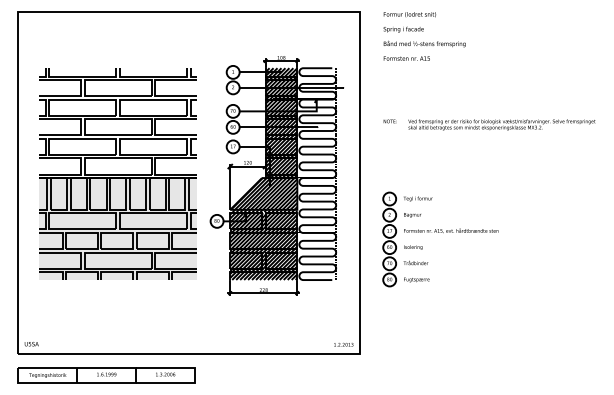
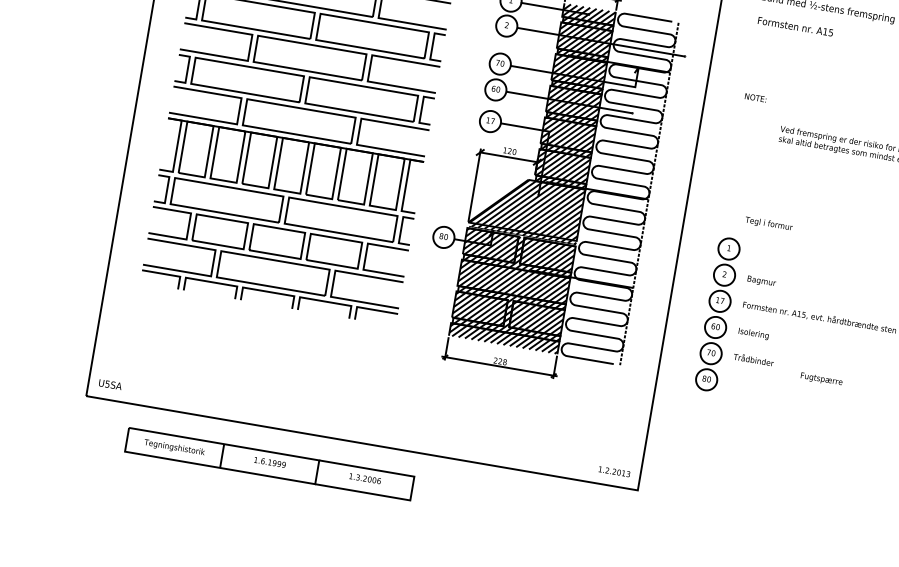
text: (389, 121) -> (754, 97), moved
text: (418, 198) -> (769, 223), moved
fill: (118, 228) -> (282, 221), removed
text: (416, 279) -> (821, 378), moved
part: (106, 375) -> (269, 463), moved

